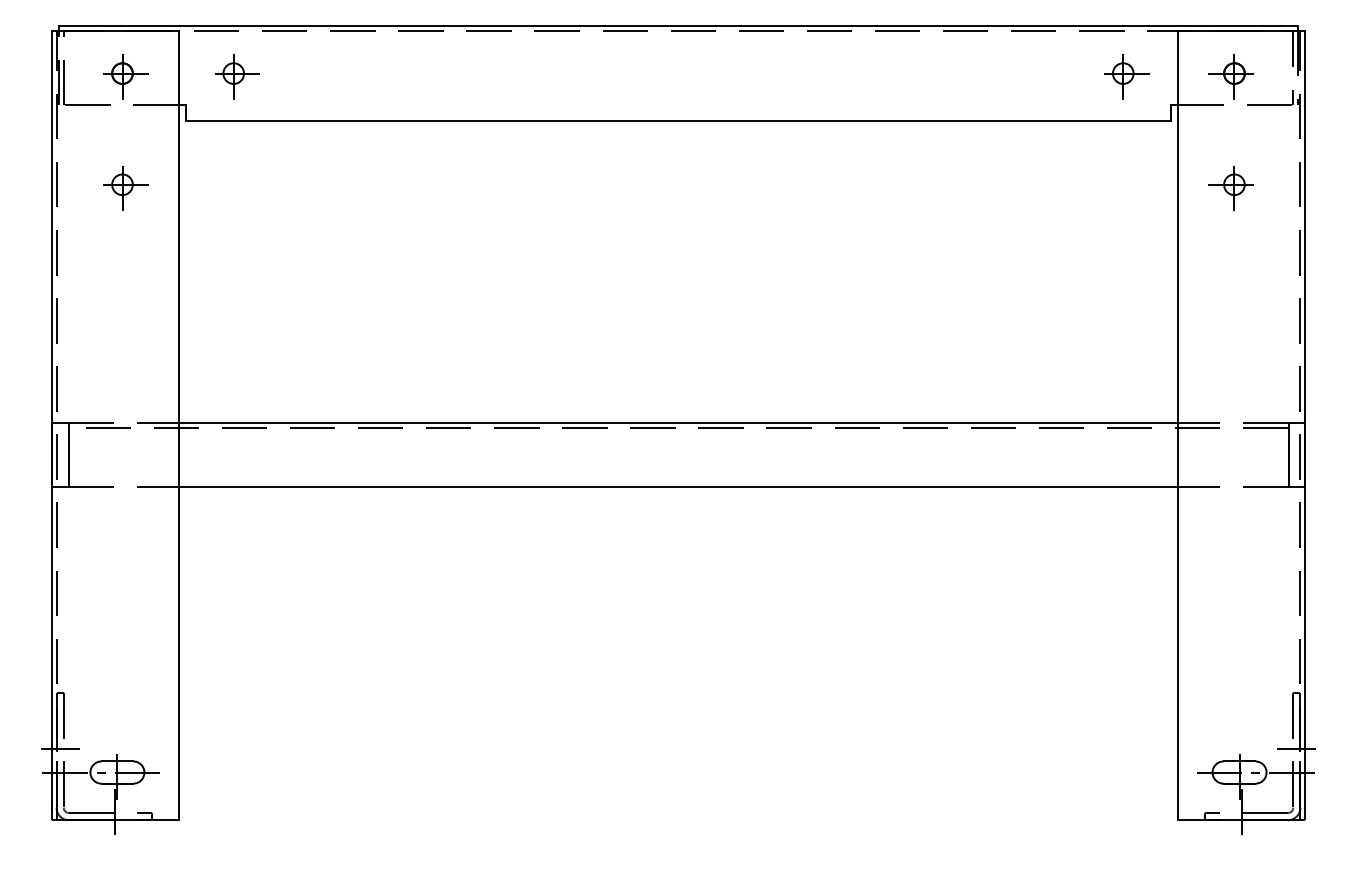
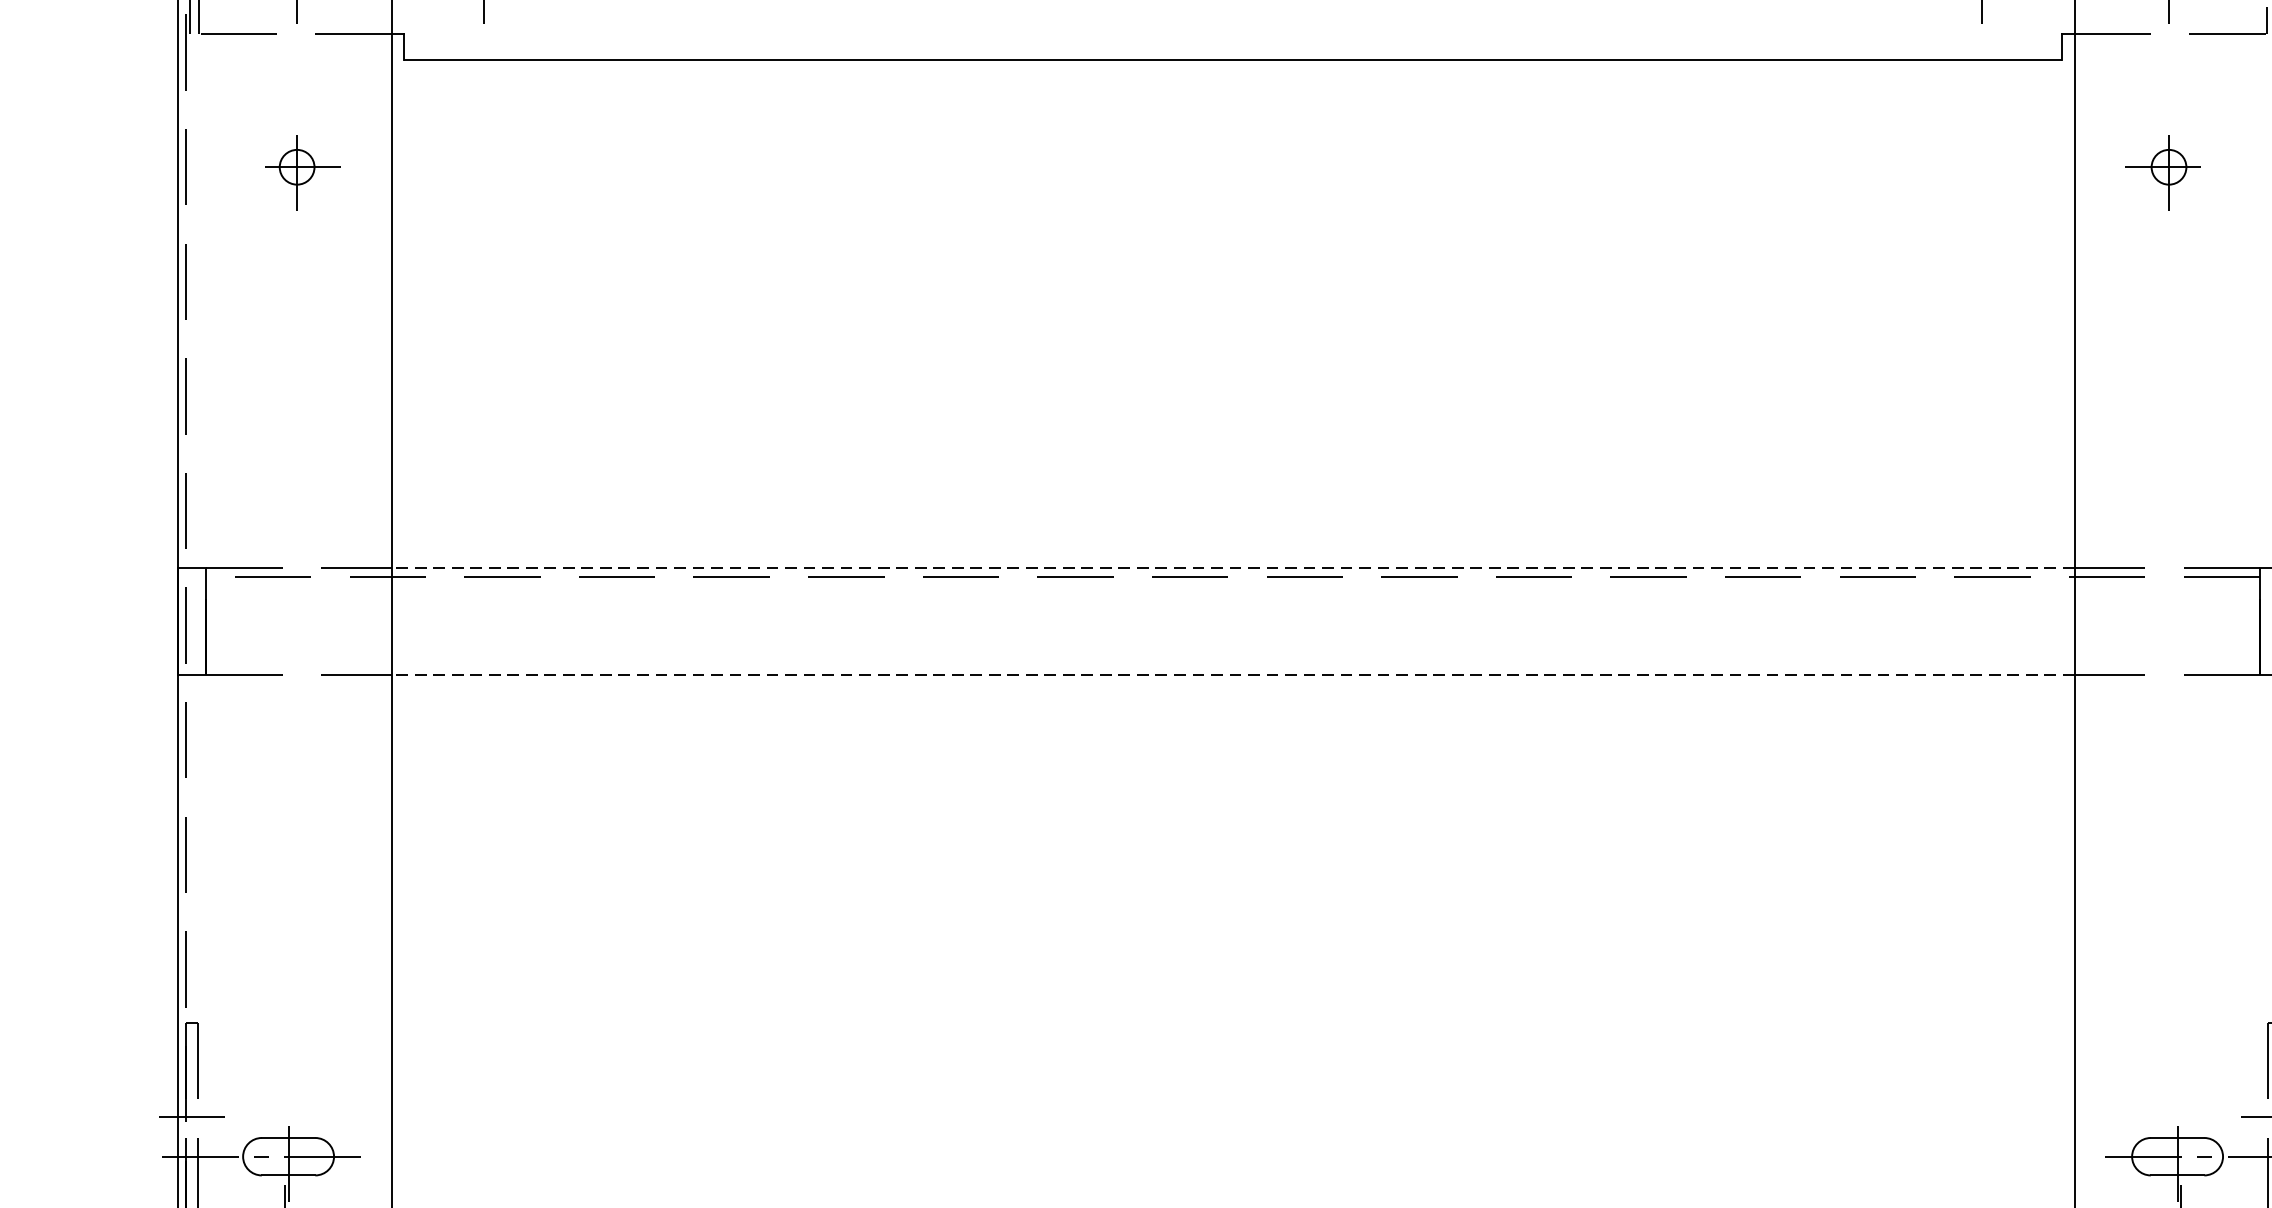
line: (678, 423) -> (1233, 569), solid -> dashed
line: (678, 486) -> (1233, 675), solid -> dashed

